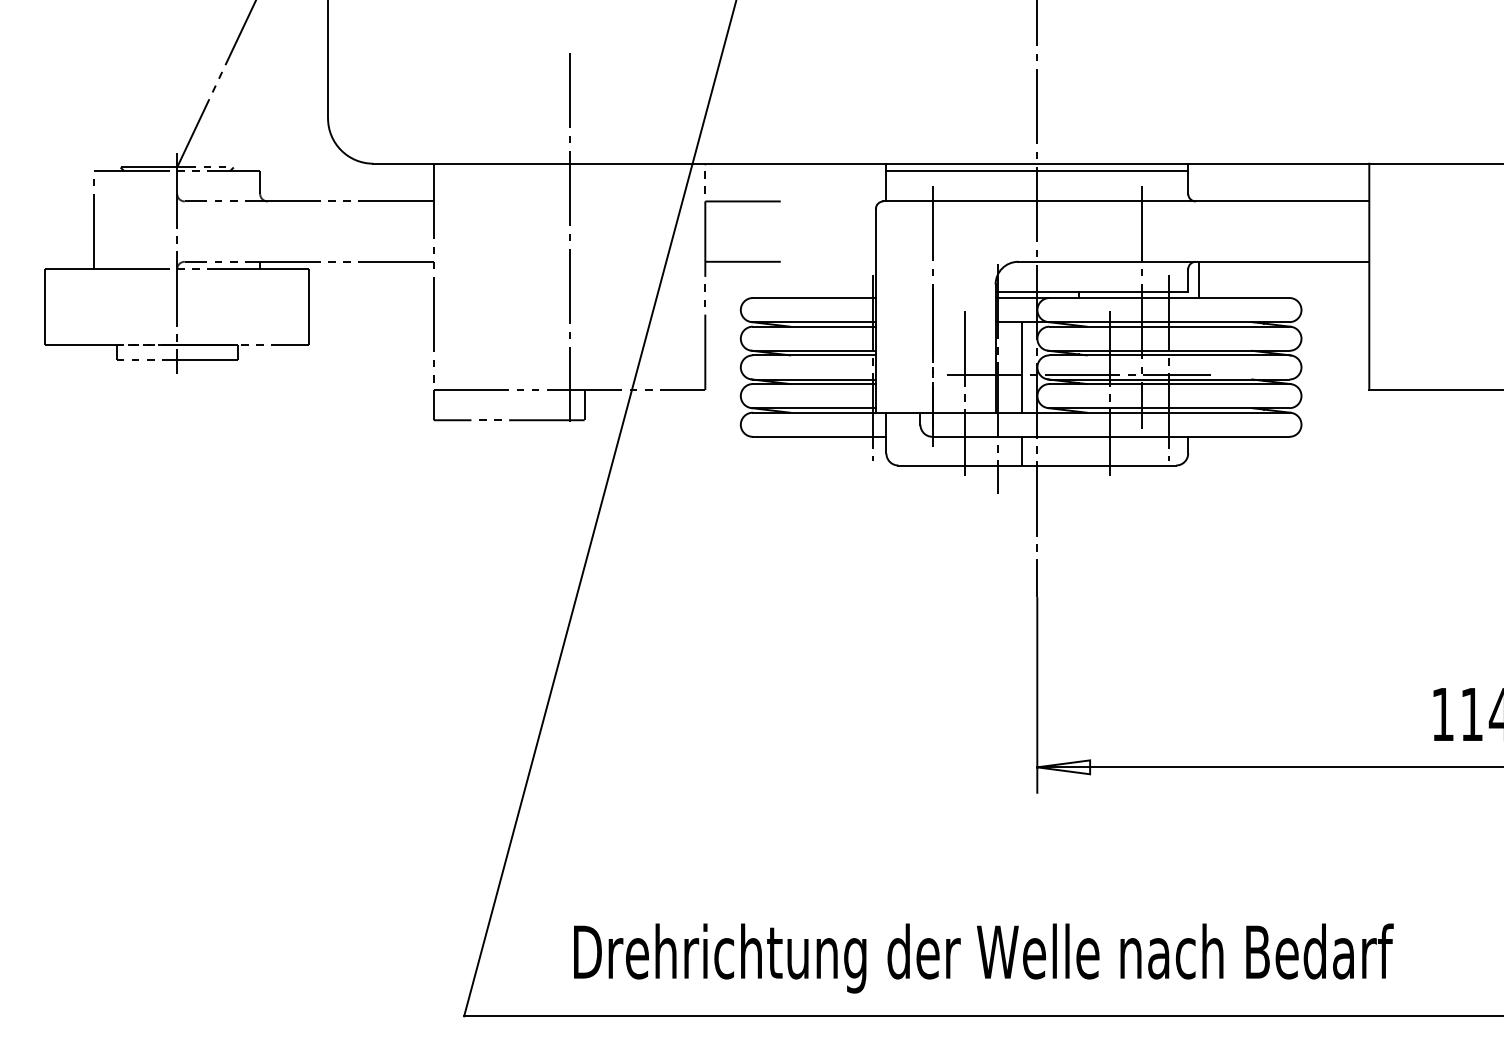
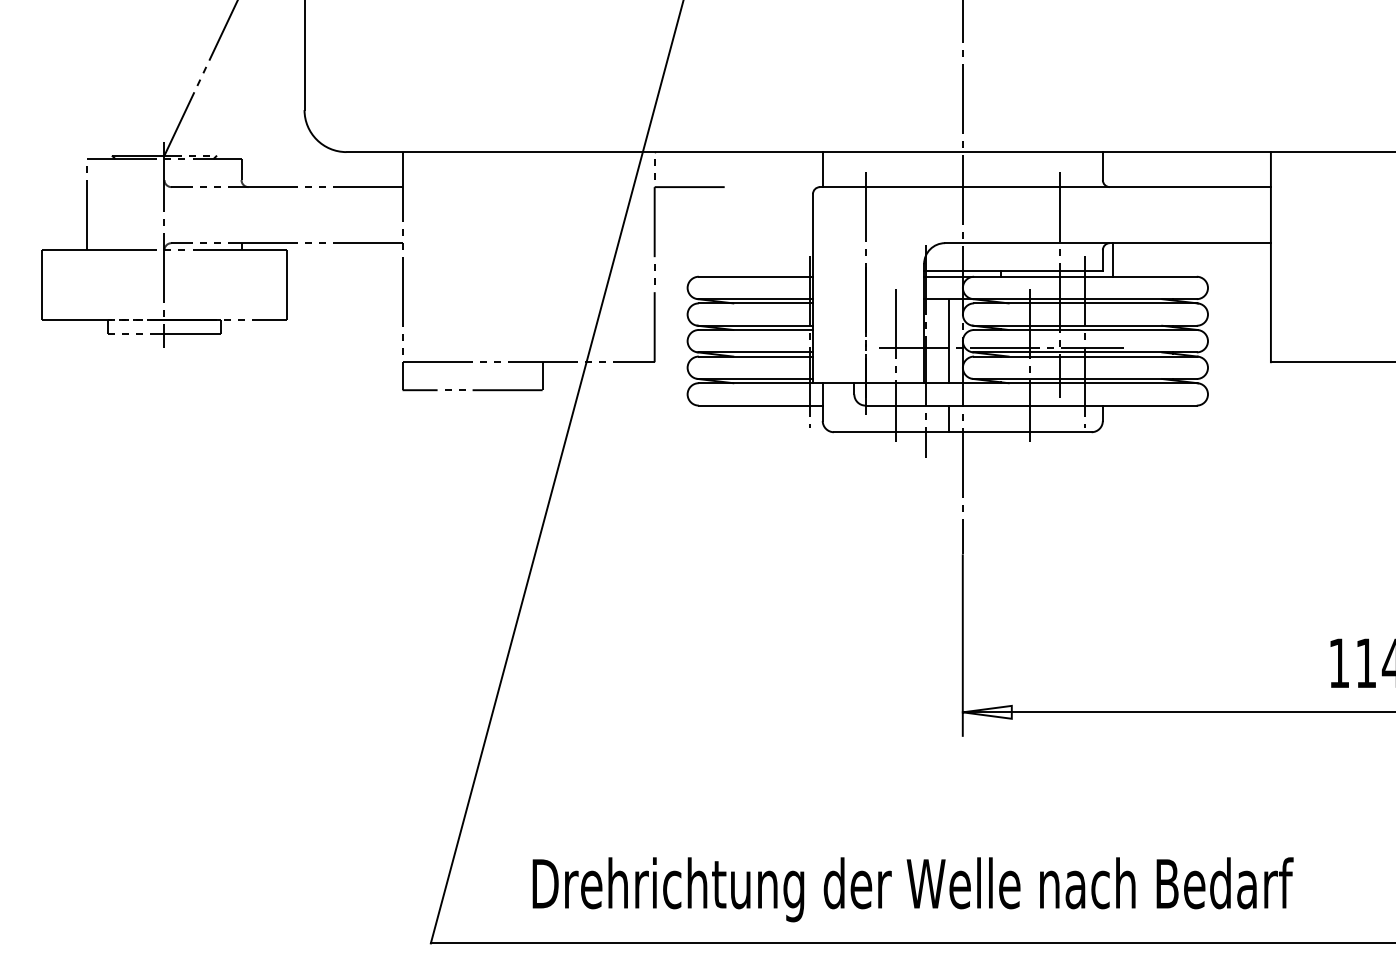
line: (1037, 171) -> (962, 159), removed
line: (569, 236) -> (528, 219), removed
line: (742, 261) -> (689, 242), removed

